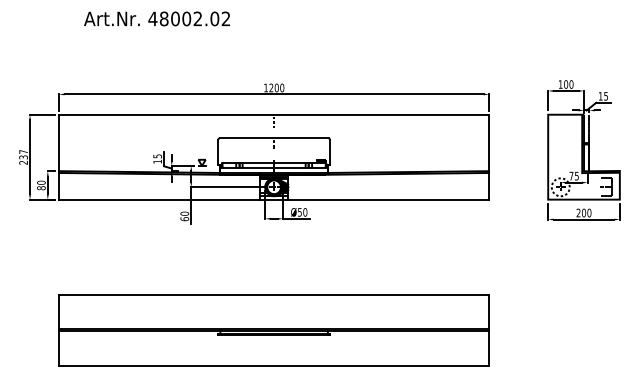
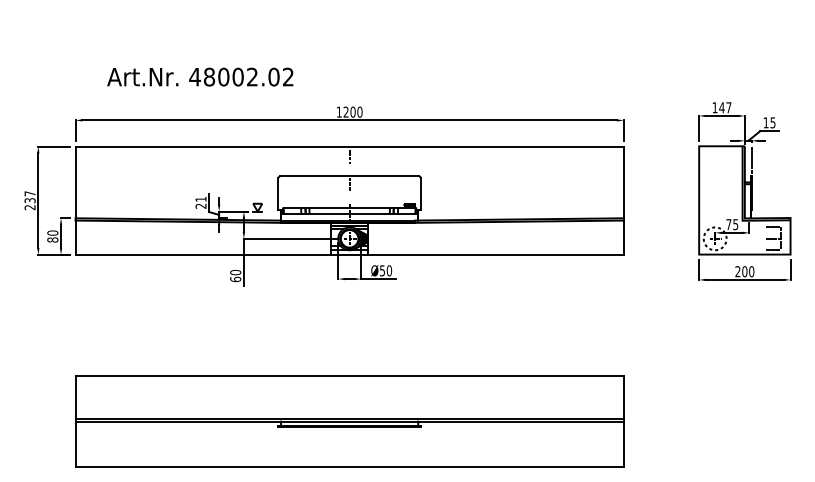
text: (157, 18) -> (200, 76), moved
text: (568, 84) -> (725, 107), 100 -> 147
text: (157, 158) -> (200, 202), 15 -> 21

